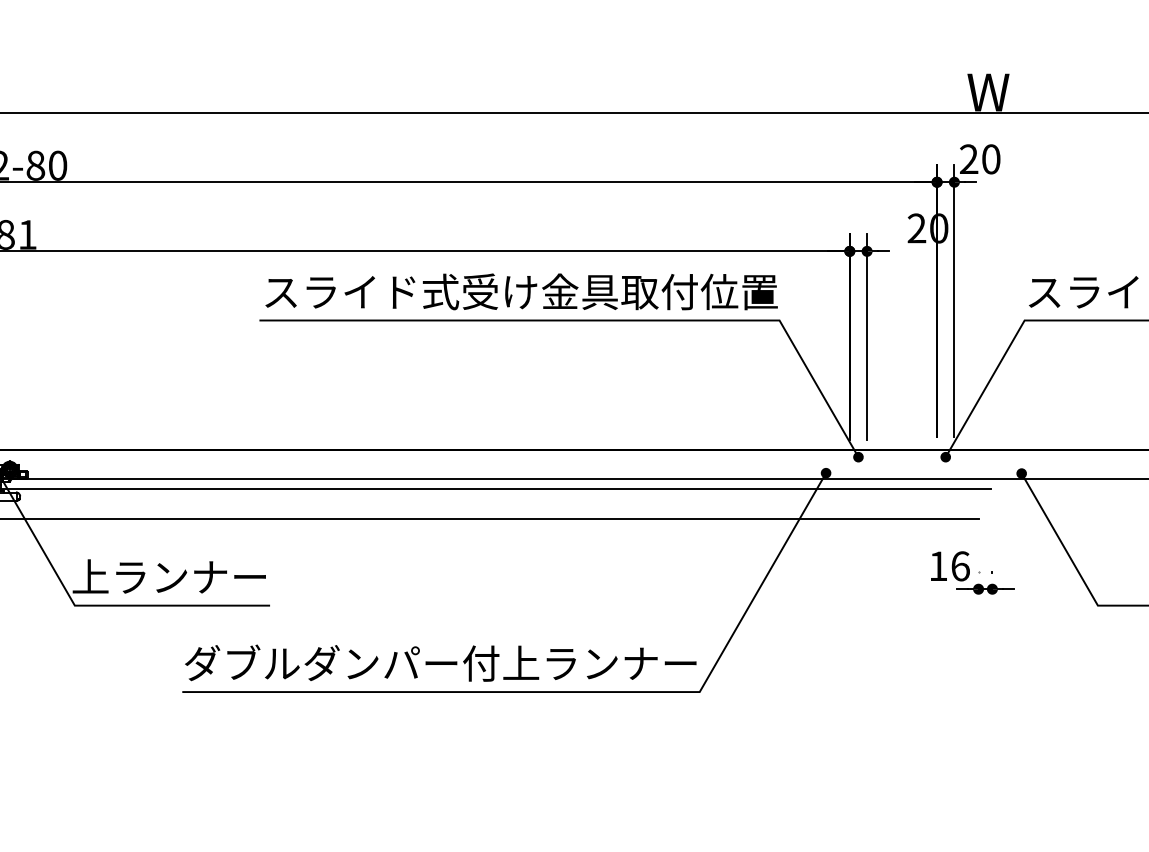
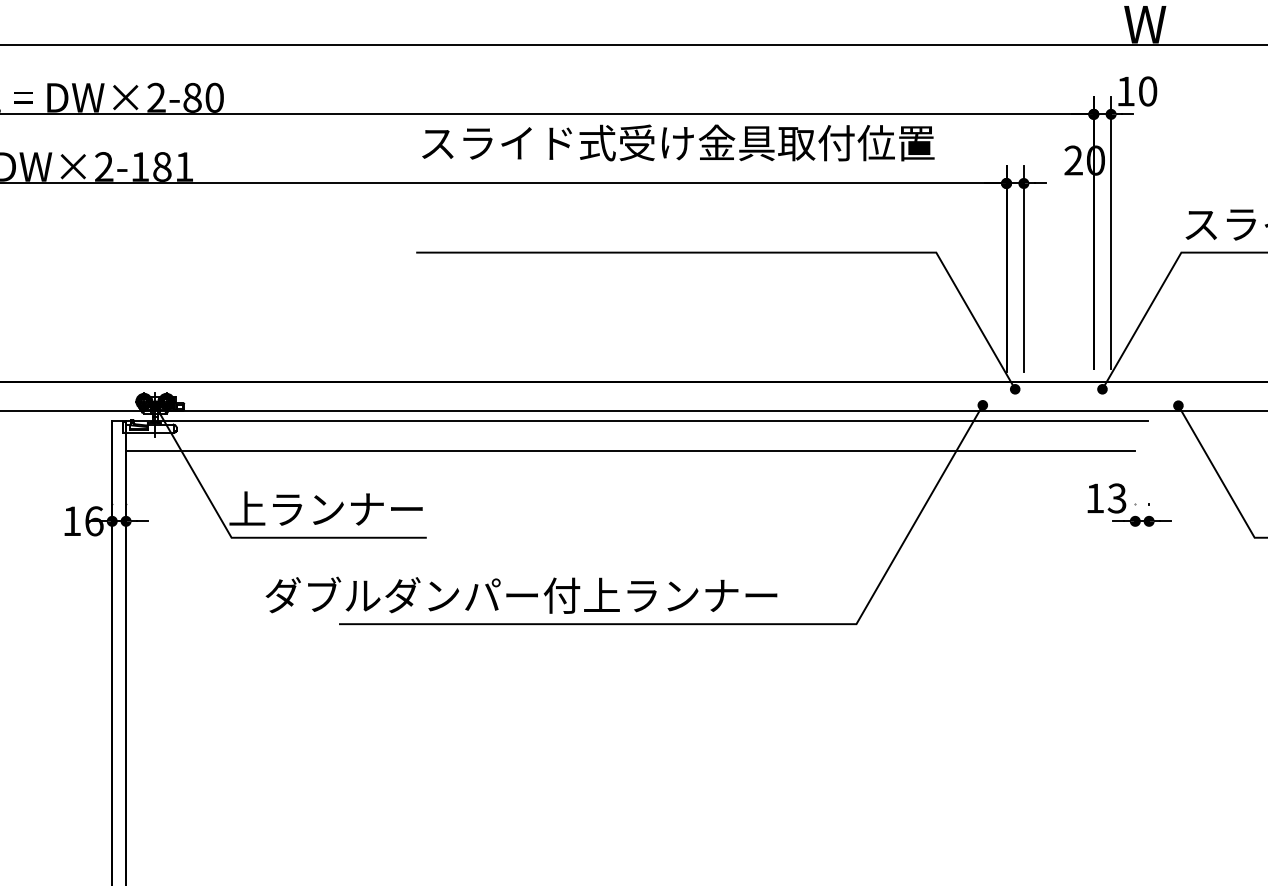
text: (968, 159) -> (1125, 91), 20 -> 10
text: (521, 291) -> (678, 142), moved
text: (959, 566) -> (1116, 498), 16 -> 13
text: (440, 662) -> (521, 594), moved

